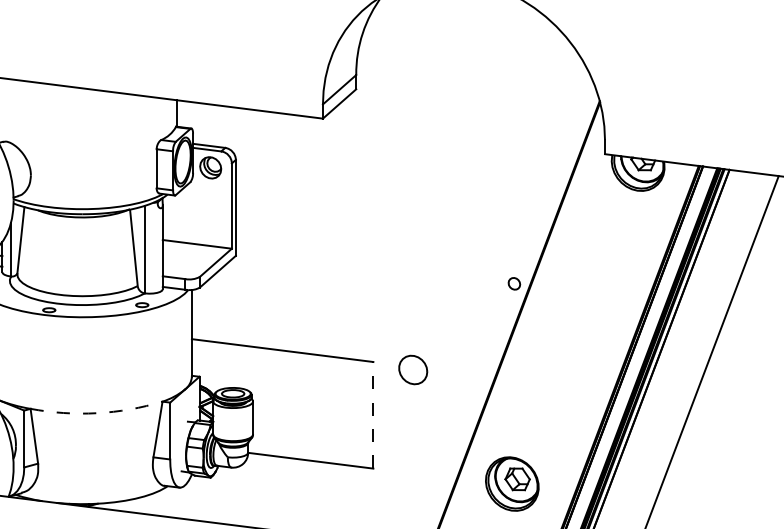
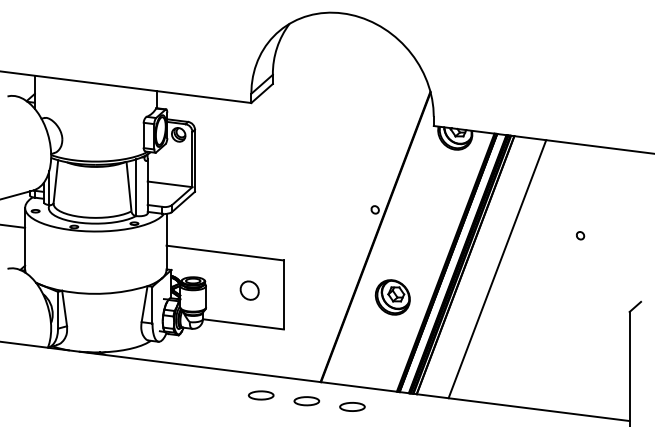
part: (412, 369) -> (249, 290), moved
arc: (97, 413) -> (105, 293), dashed -> solid
line: (372, 414) -> (283, 294), dashed -> solid
part: (511, 484) -> (392, 297), moved

